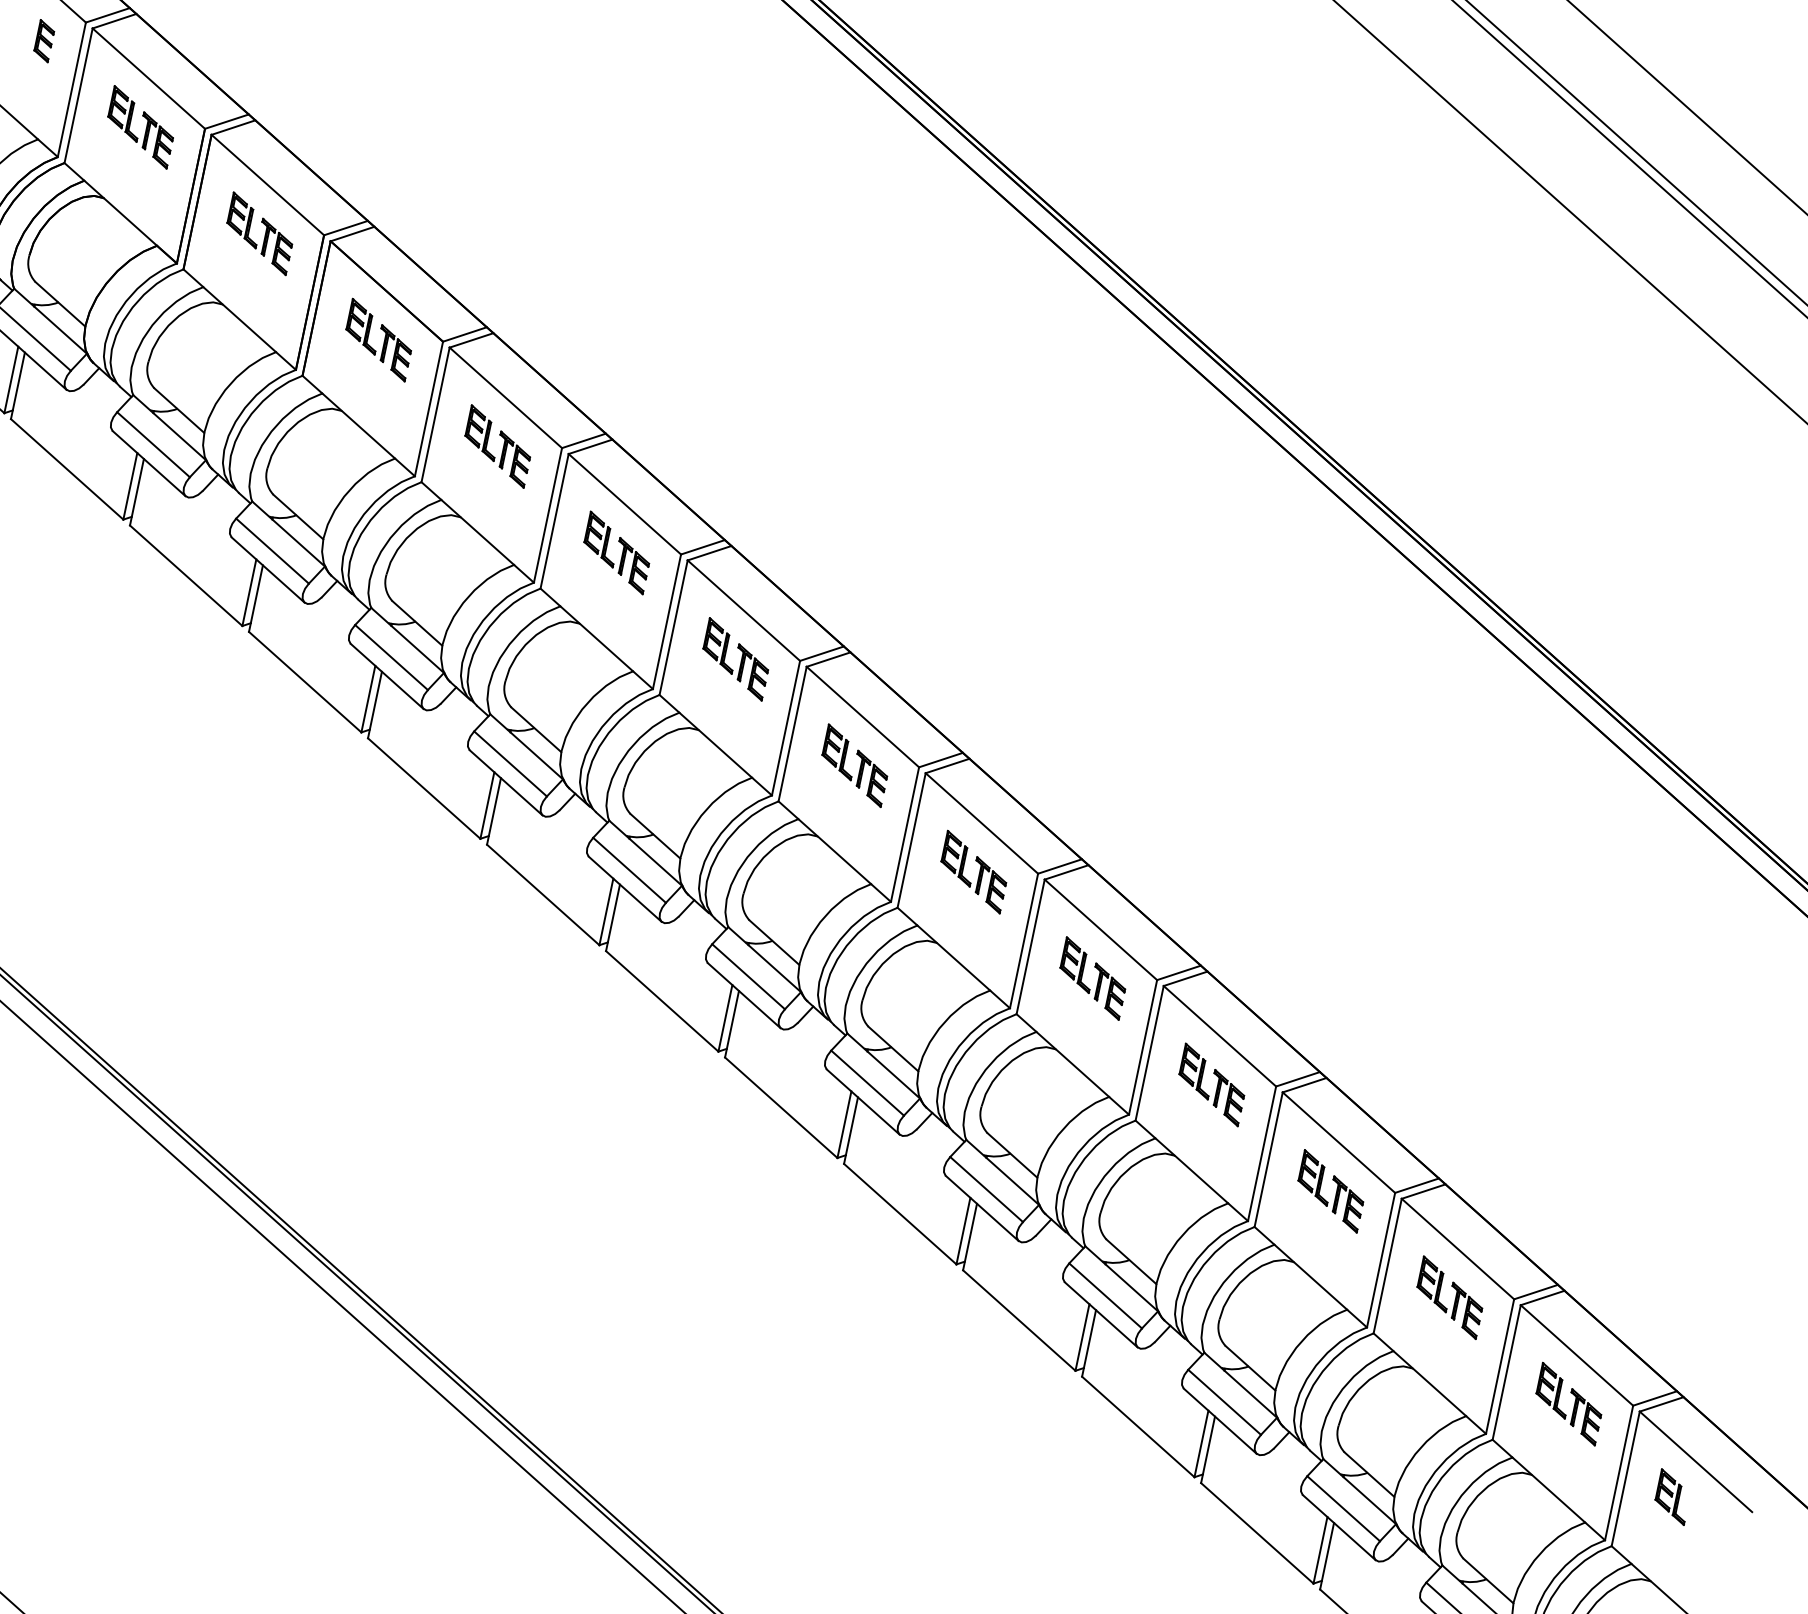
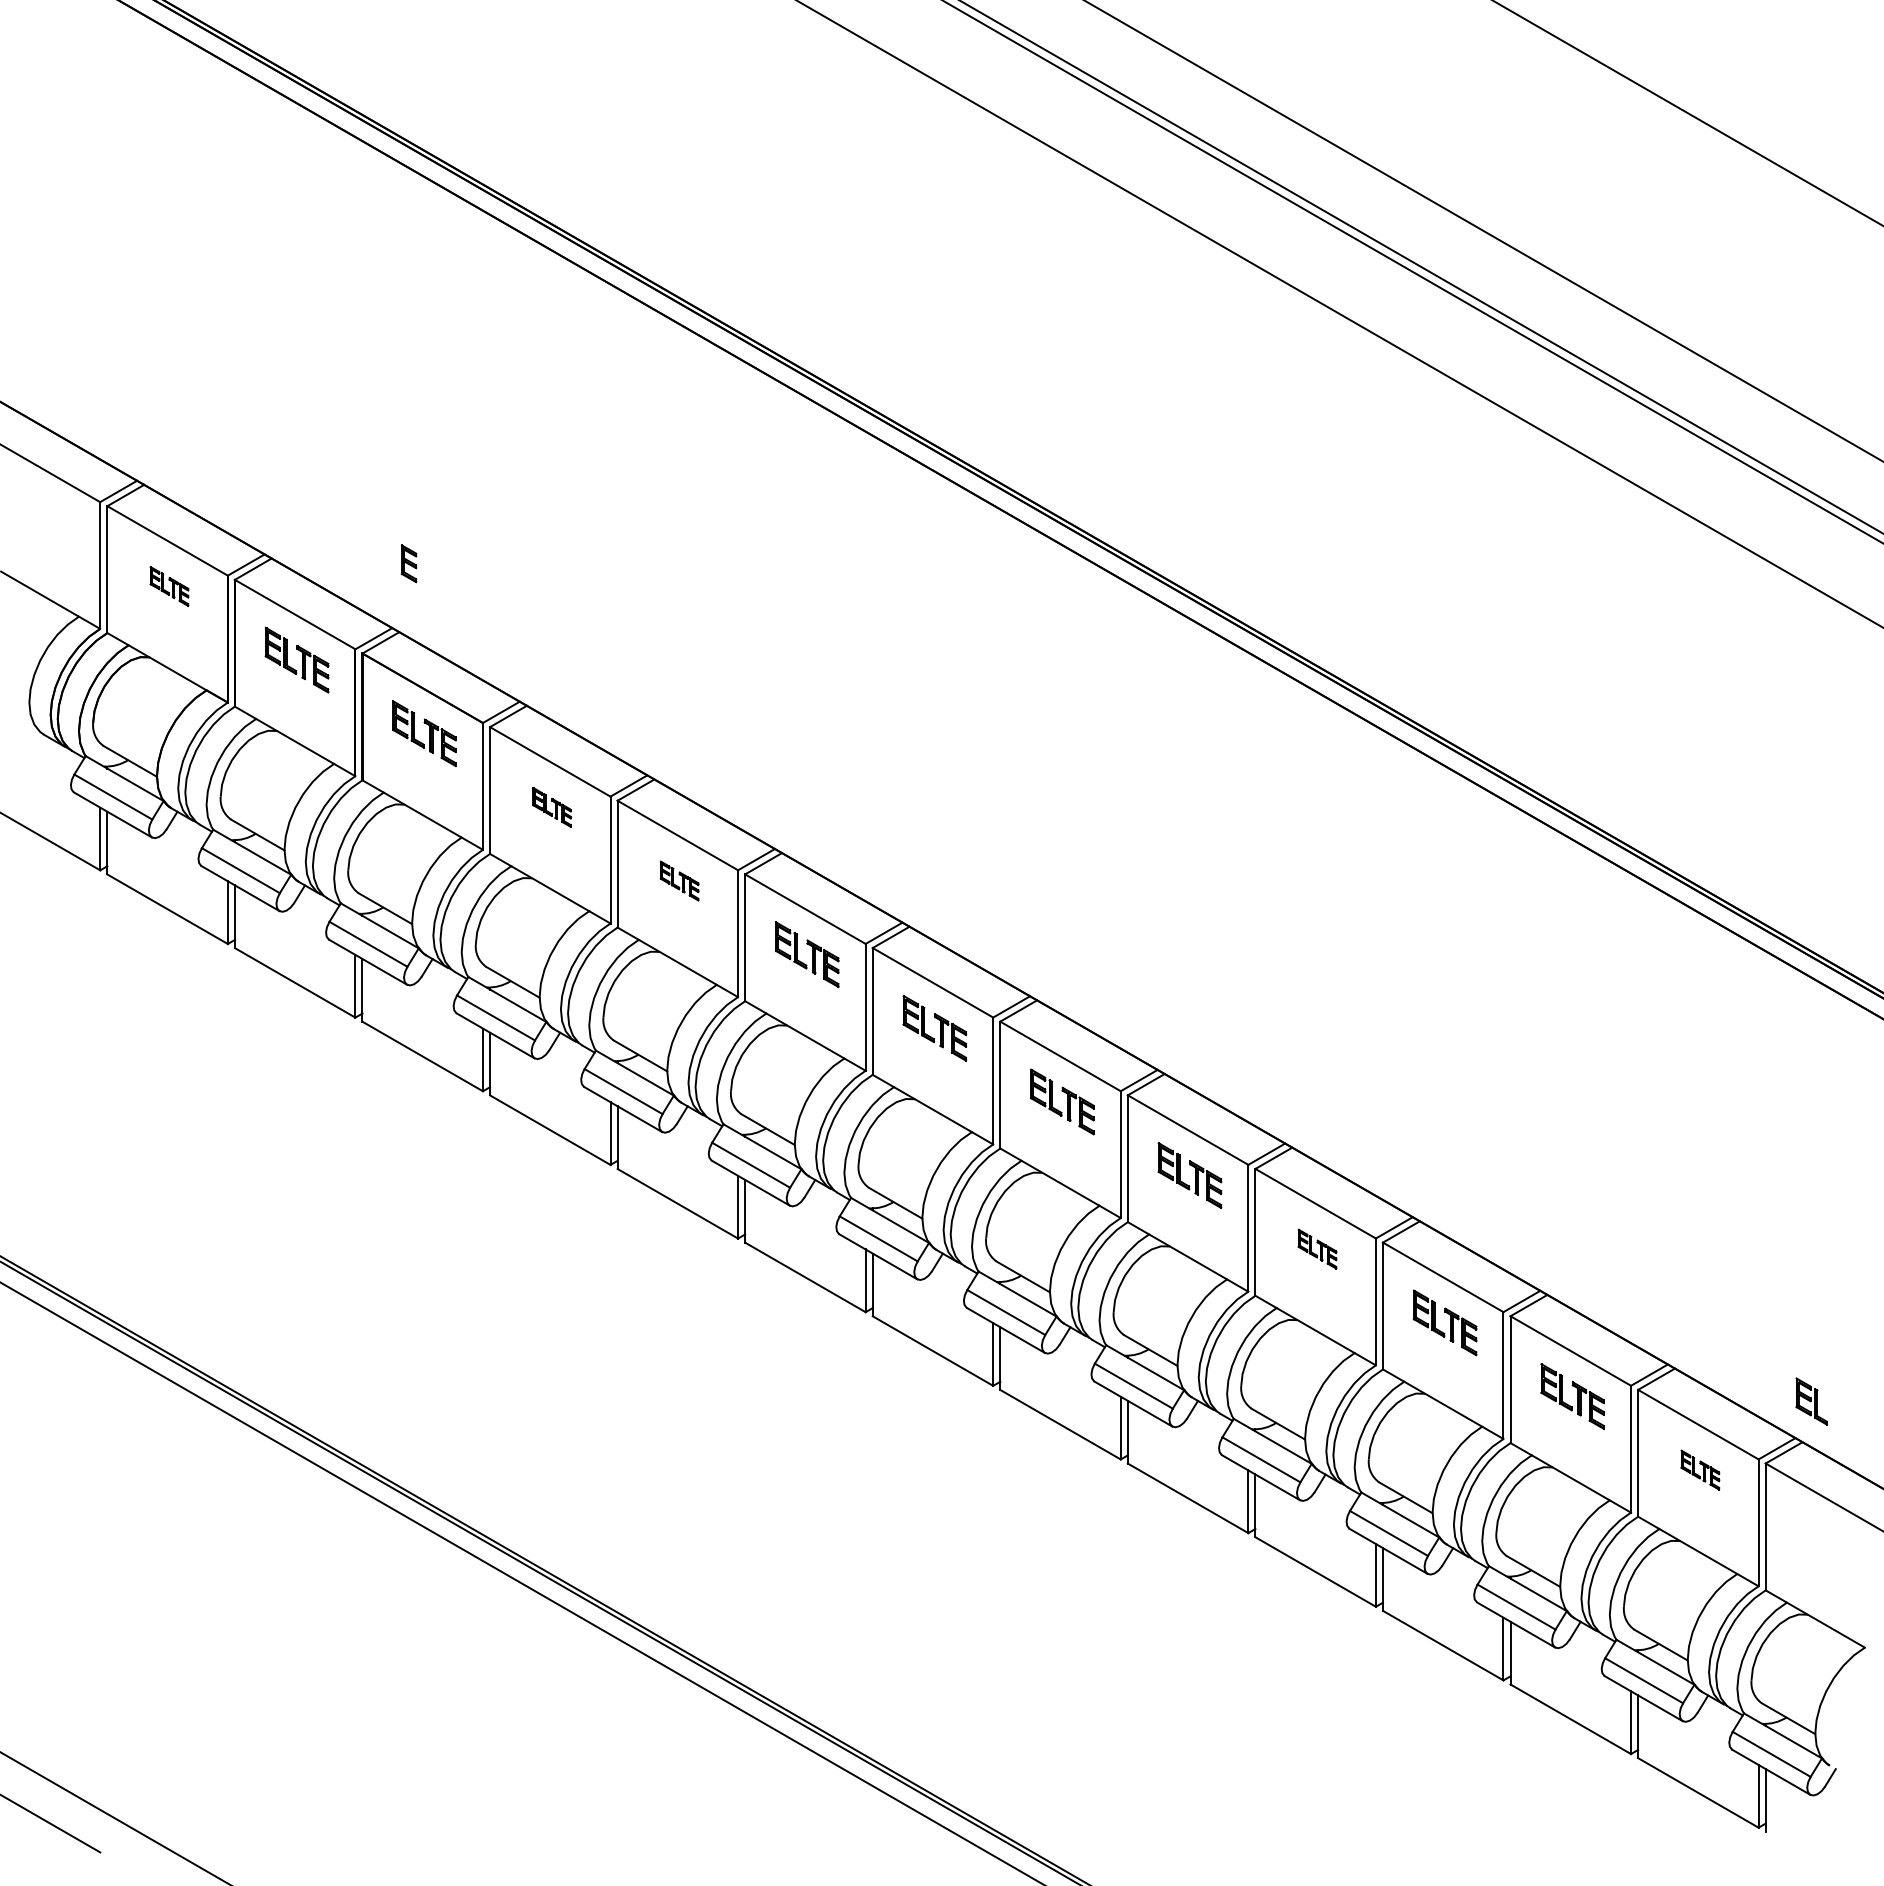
part: (44, 40) -> (409, 563), moved
part: (140, 127) -> (169, 586), size x0.6
part: (497, 446) -> (551, 807), size x0.6
part: (616, 552) -> (679, 880), size x0.6
part: (1211, 1084) -> (1317, 1248), size x0.6
part: (1569, 1403) -> (1700, 1469), size x0.6
part: (1672, 1497) -> (1811, 1401), moved

